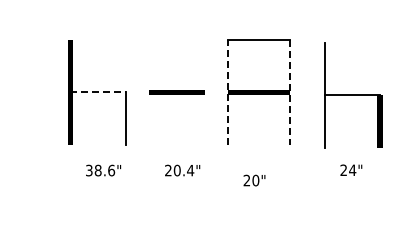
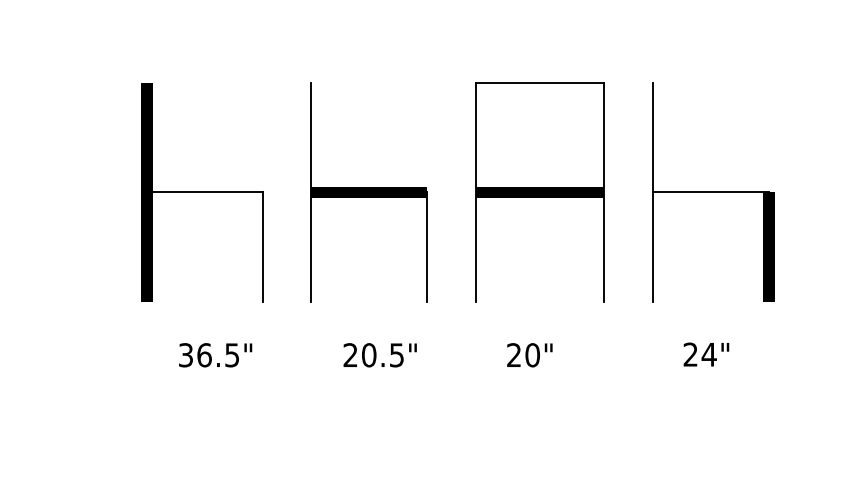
line: (98, 92) -> (205, 192), dashed -> solid
line: (149, 92) -> (311, 192), added
line: (228, 92) -> (475, 192), dashed -> solid
line: (290, 92) -> (604, 192), dashed -> solid
part: (353, 95) -> (713, 192), moved
line: (205, 118) -> (427, 246), added
text: (351, 169) -> (706, 352), moved
text: (104, 170) -> (217, 355), 38.6" -> 36.5"
text: (190, 170) -> (396, 355), 20.4" -> 20.5"
text: (254, 180) -> (529, 355), moved

